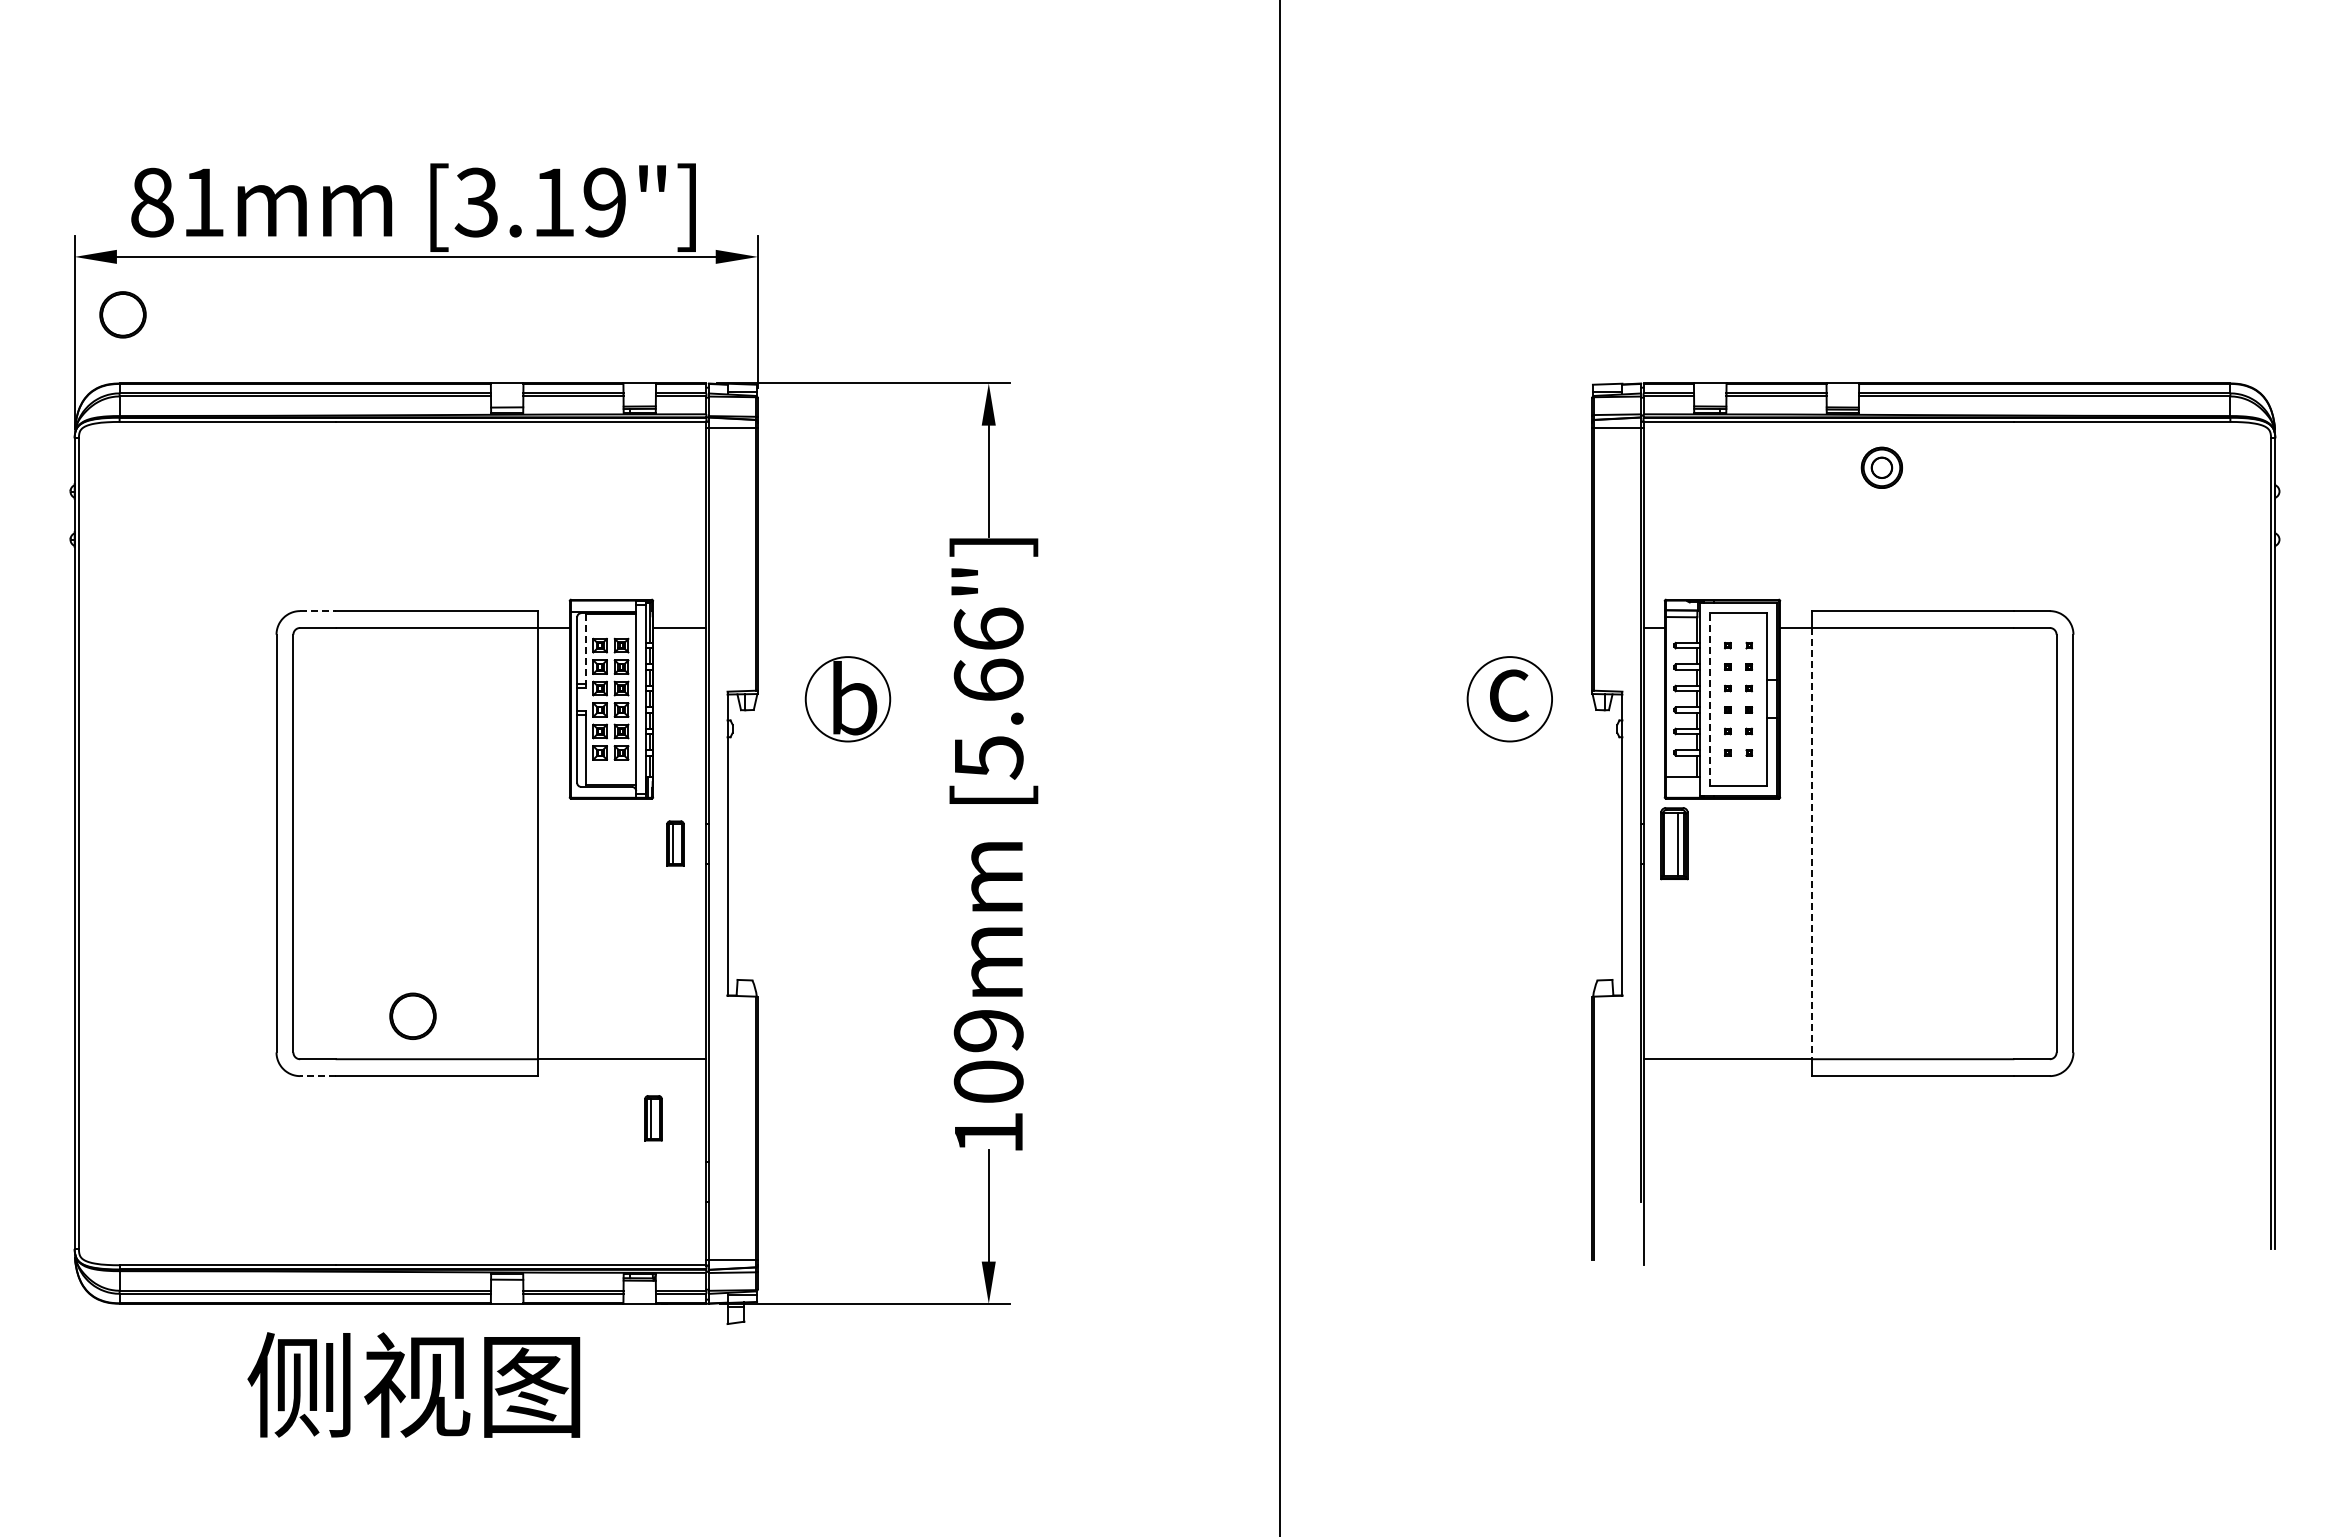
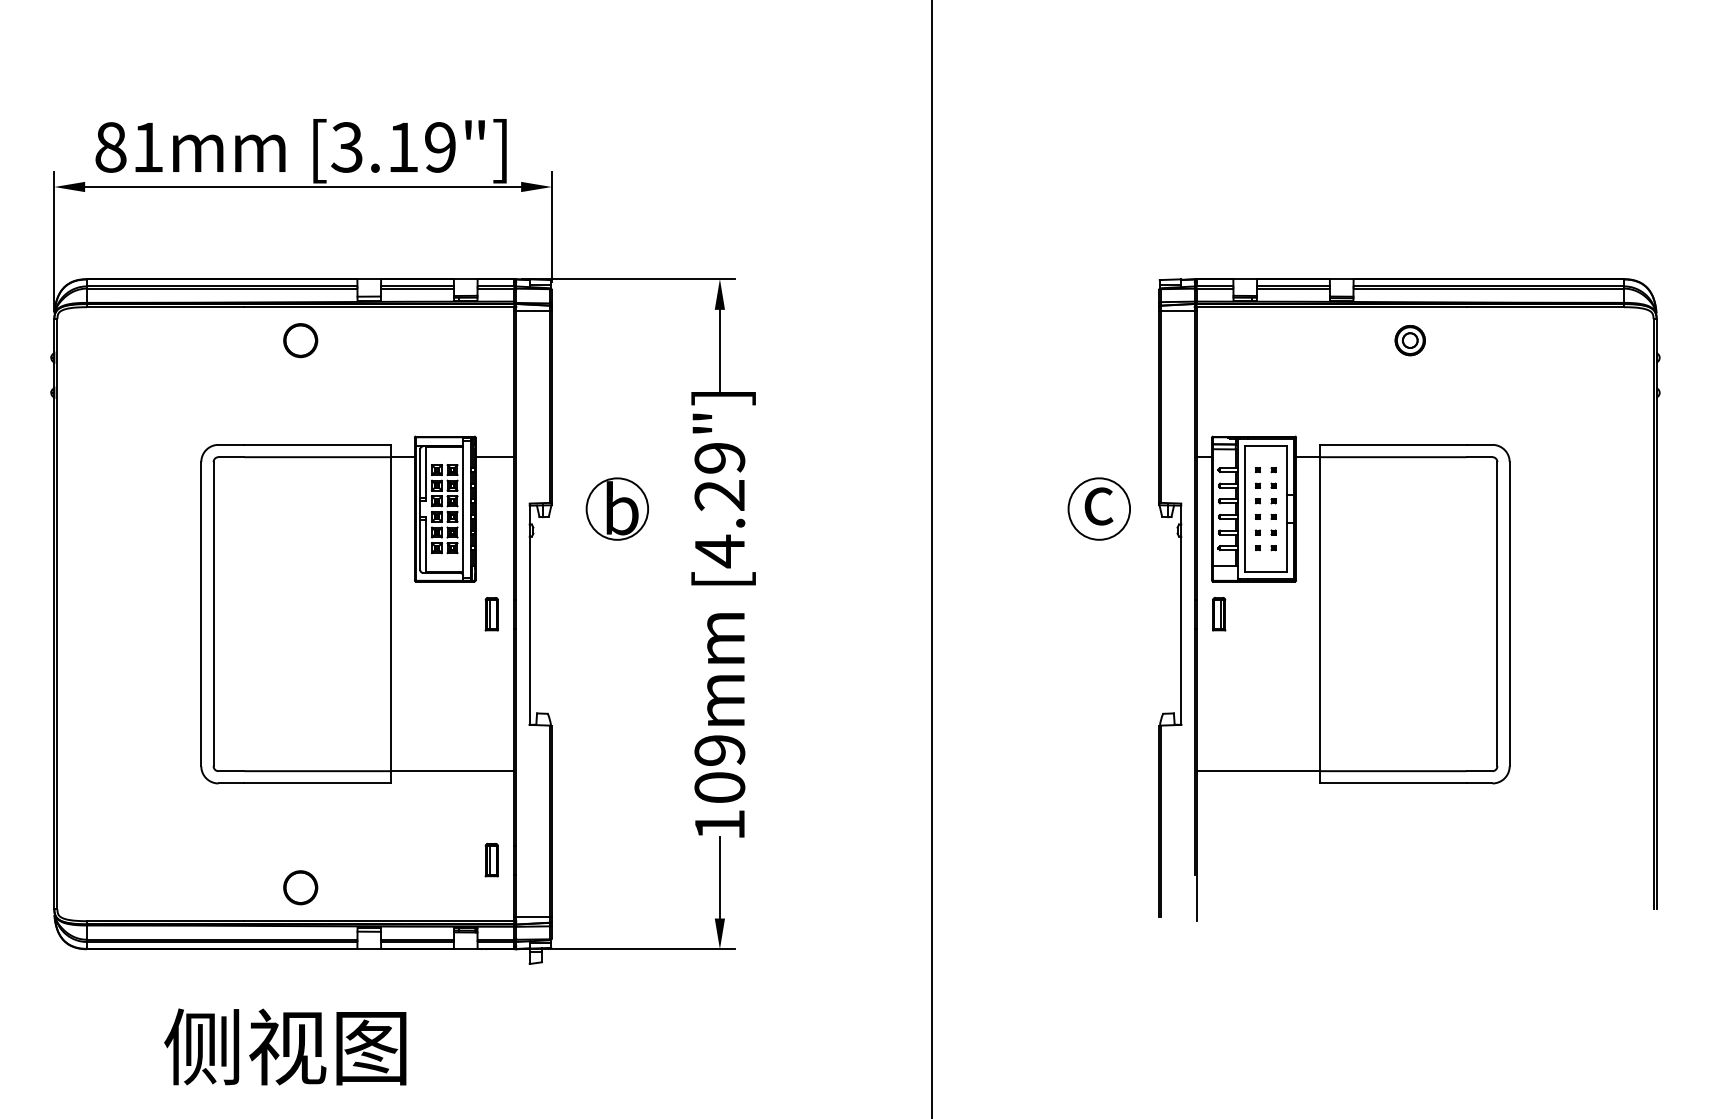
part: (122, 314) -> (300, 340), moved
part: (1881, 467) -> (1409, 340), moved
line: (317, 611) -> (231, 445), dashed -> solid
line: (585, 651) -> (426, 474), dashed -> solid
text: (988, 693) -> (719, 504), [5.66"] -> [4.29"]
line: (1709, 699) -> (1244, 509), dashed -> solid
part: (1674, 843) -> (1219, 614), size x0.62
line: (1812, 843) -> (1319, 614), dashed -> solid
part: (412, 1015) -> (300, 887), moved
line: (317, 1076) -> (231, 783), dashed -> solid
part: (653, 1118) -> (491, 860), moved
text: (413, 1384) -> (285, 1046), moved

